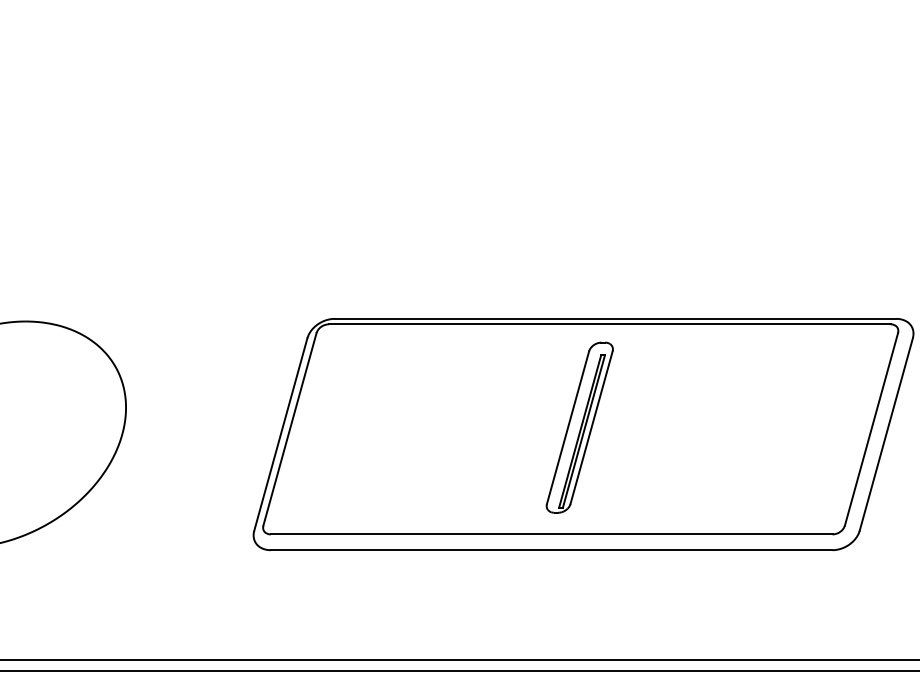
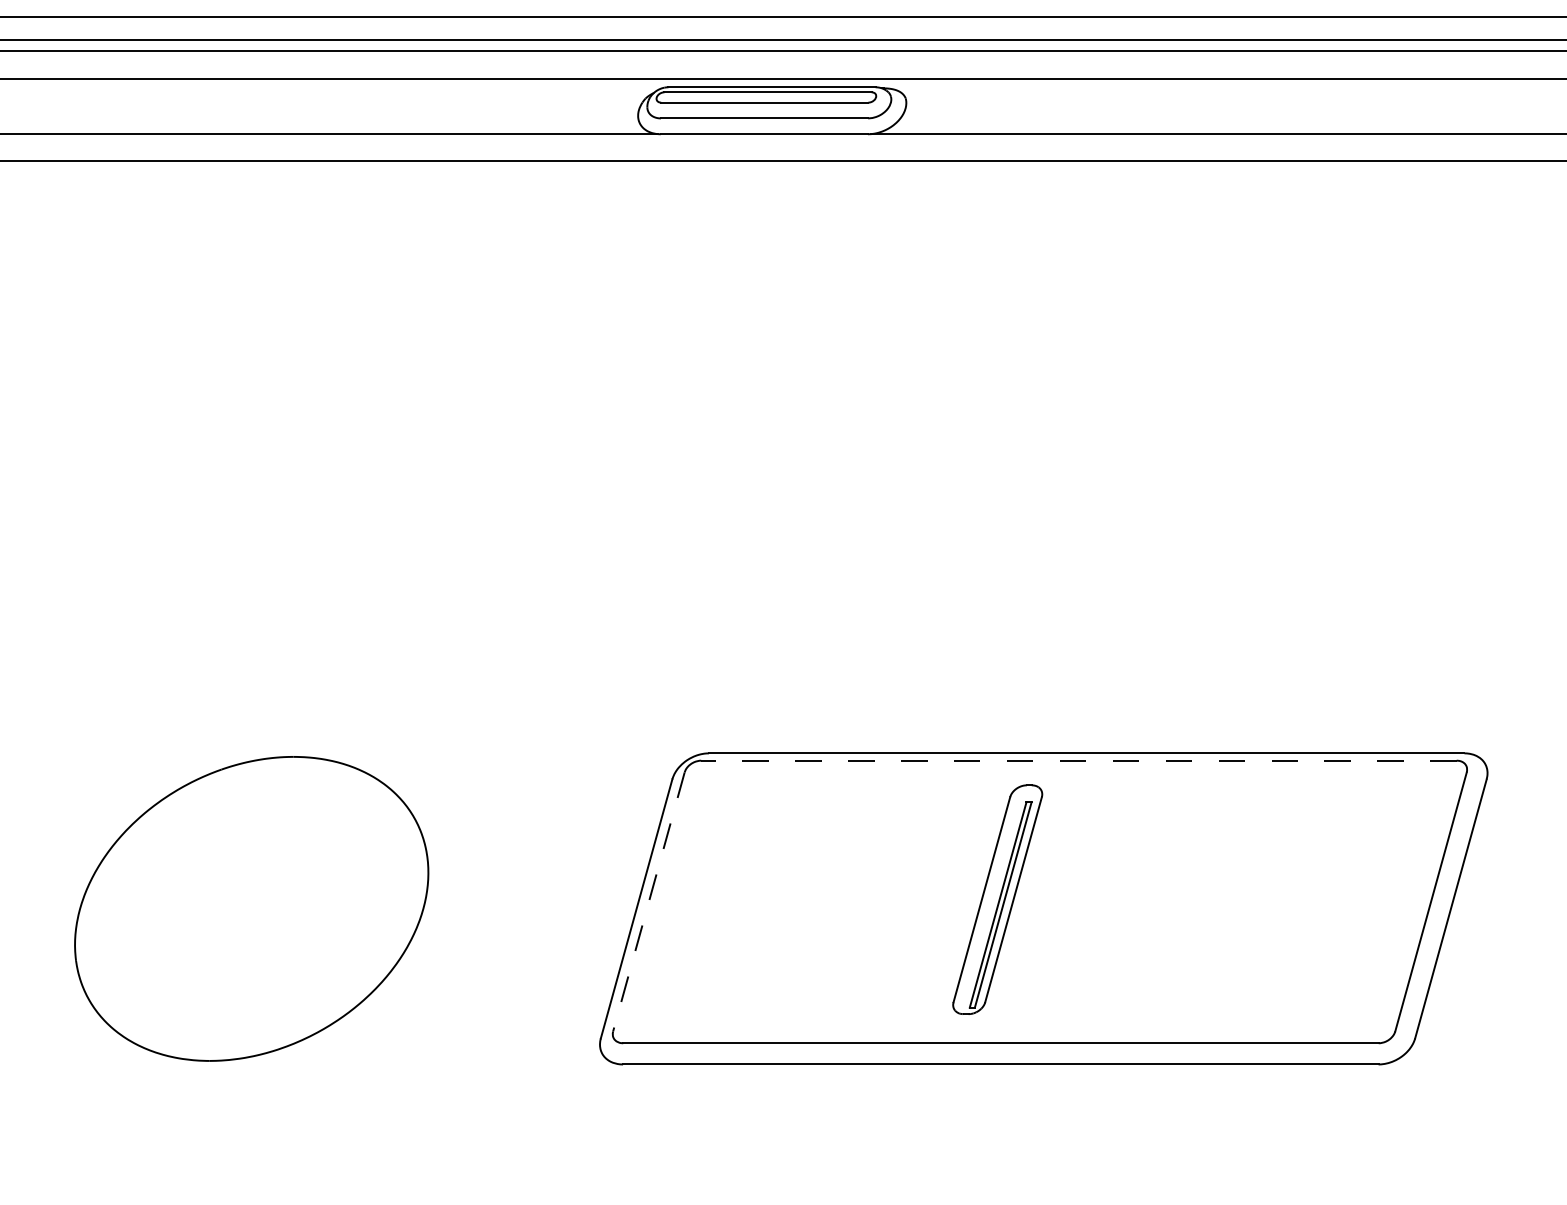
line: (609, 324) -> (1078, 760), solid -> dashed
part: (579, 427) -> (997, 899), moved
line: (289, 429) -> (648, 902), solid -> dashed

